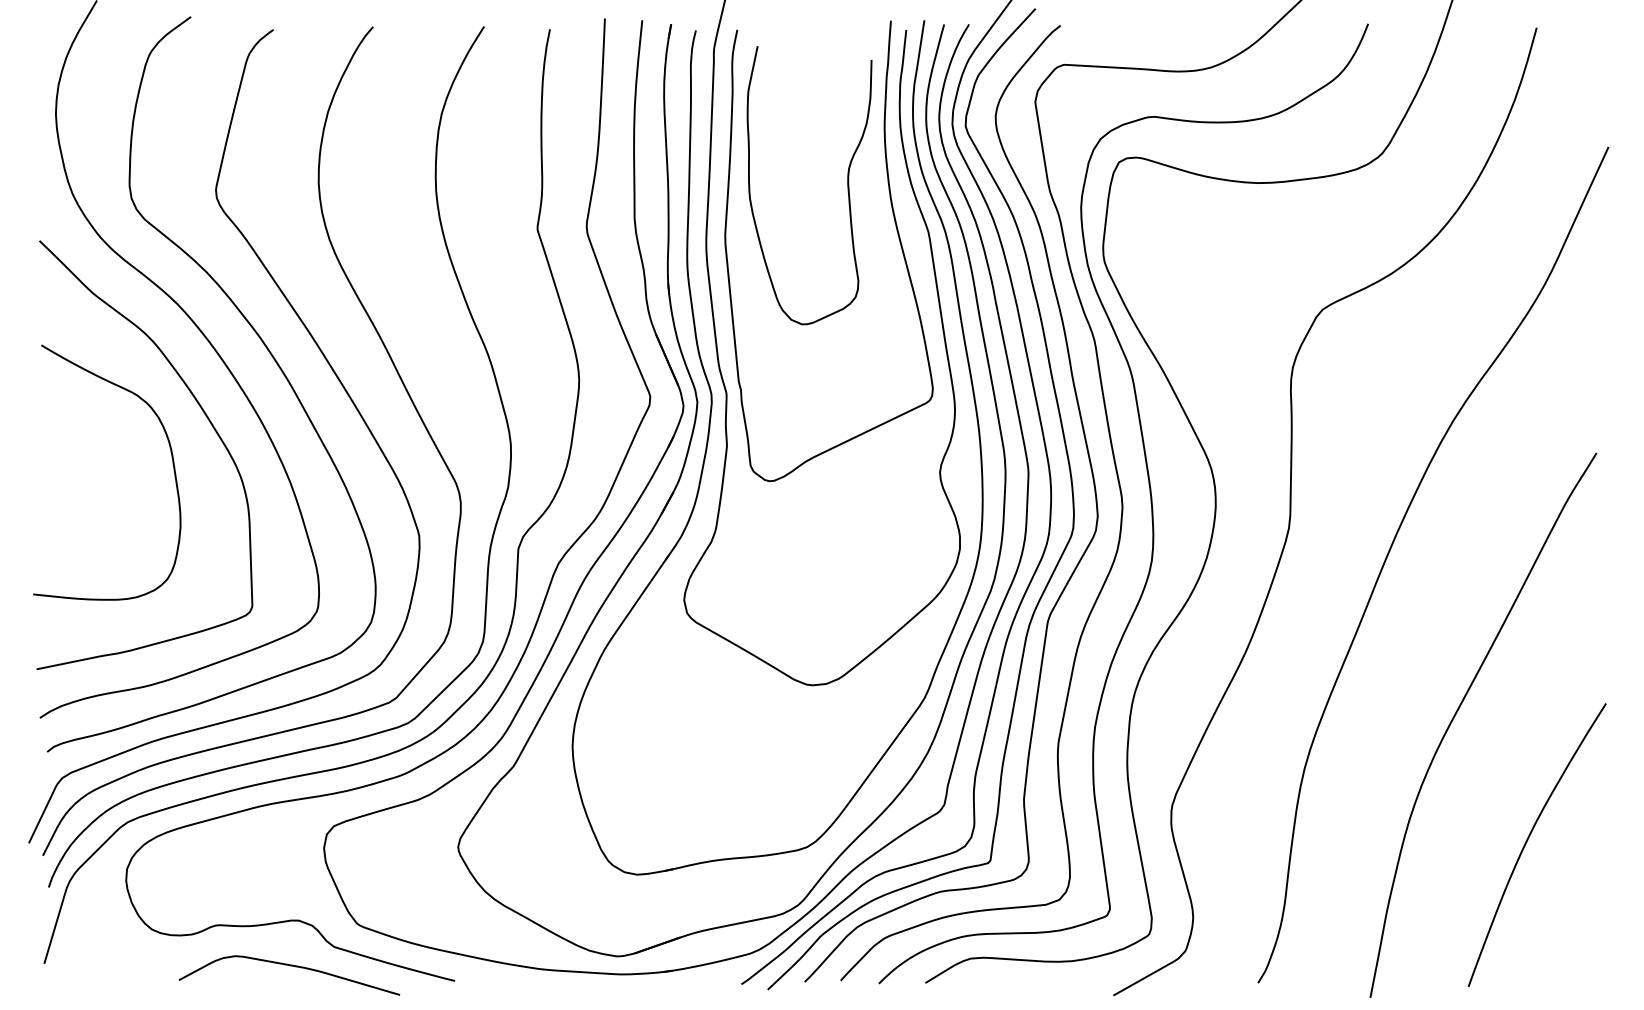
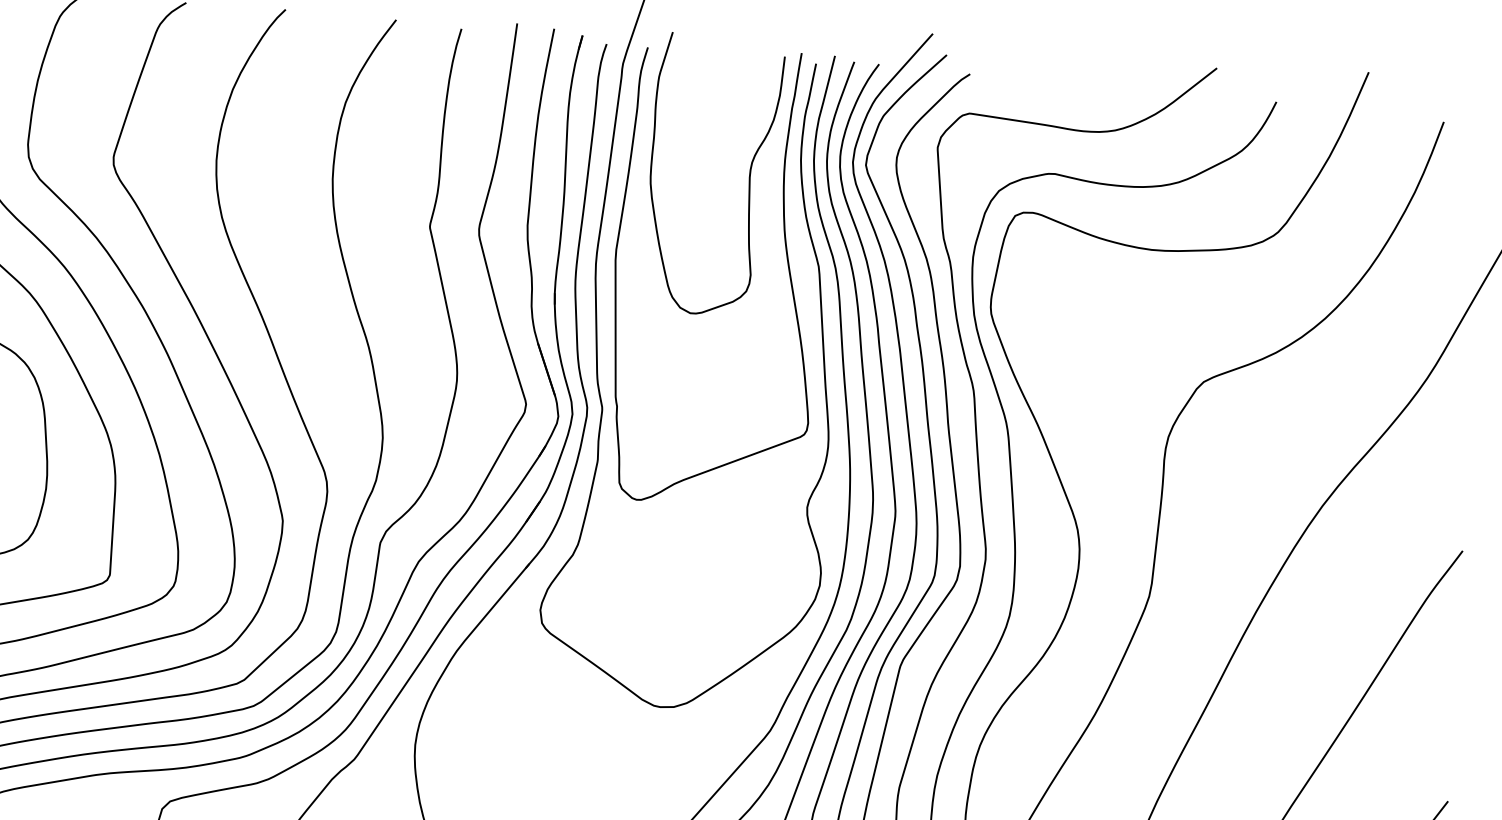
curve: (847, 185) -> (748, 179), moved

